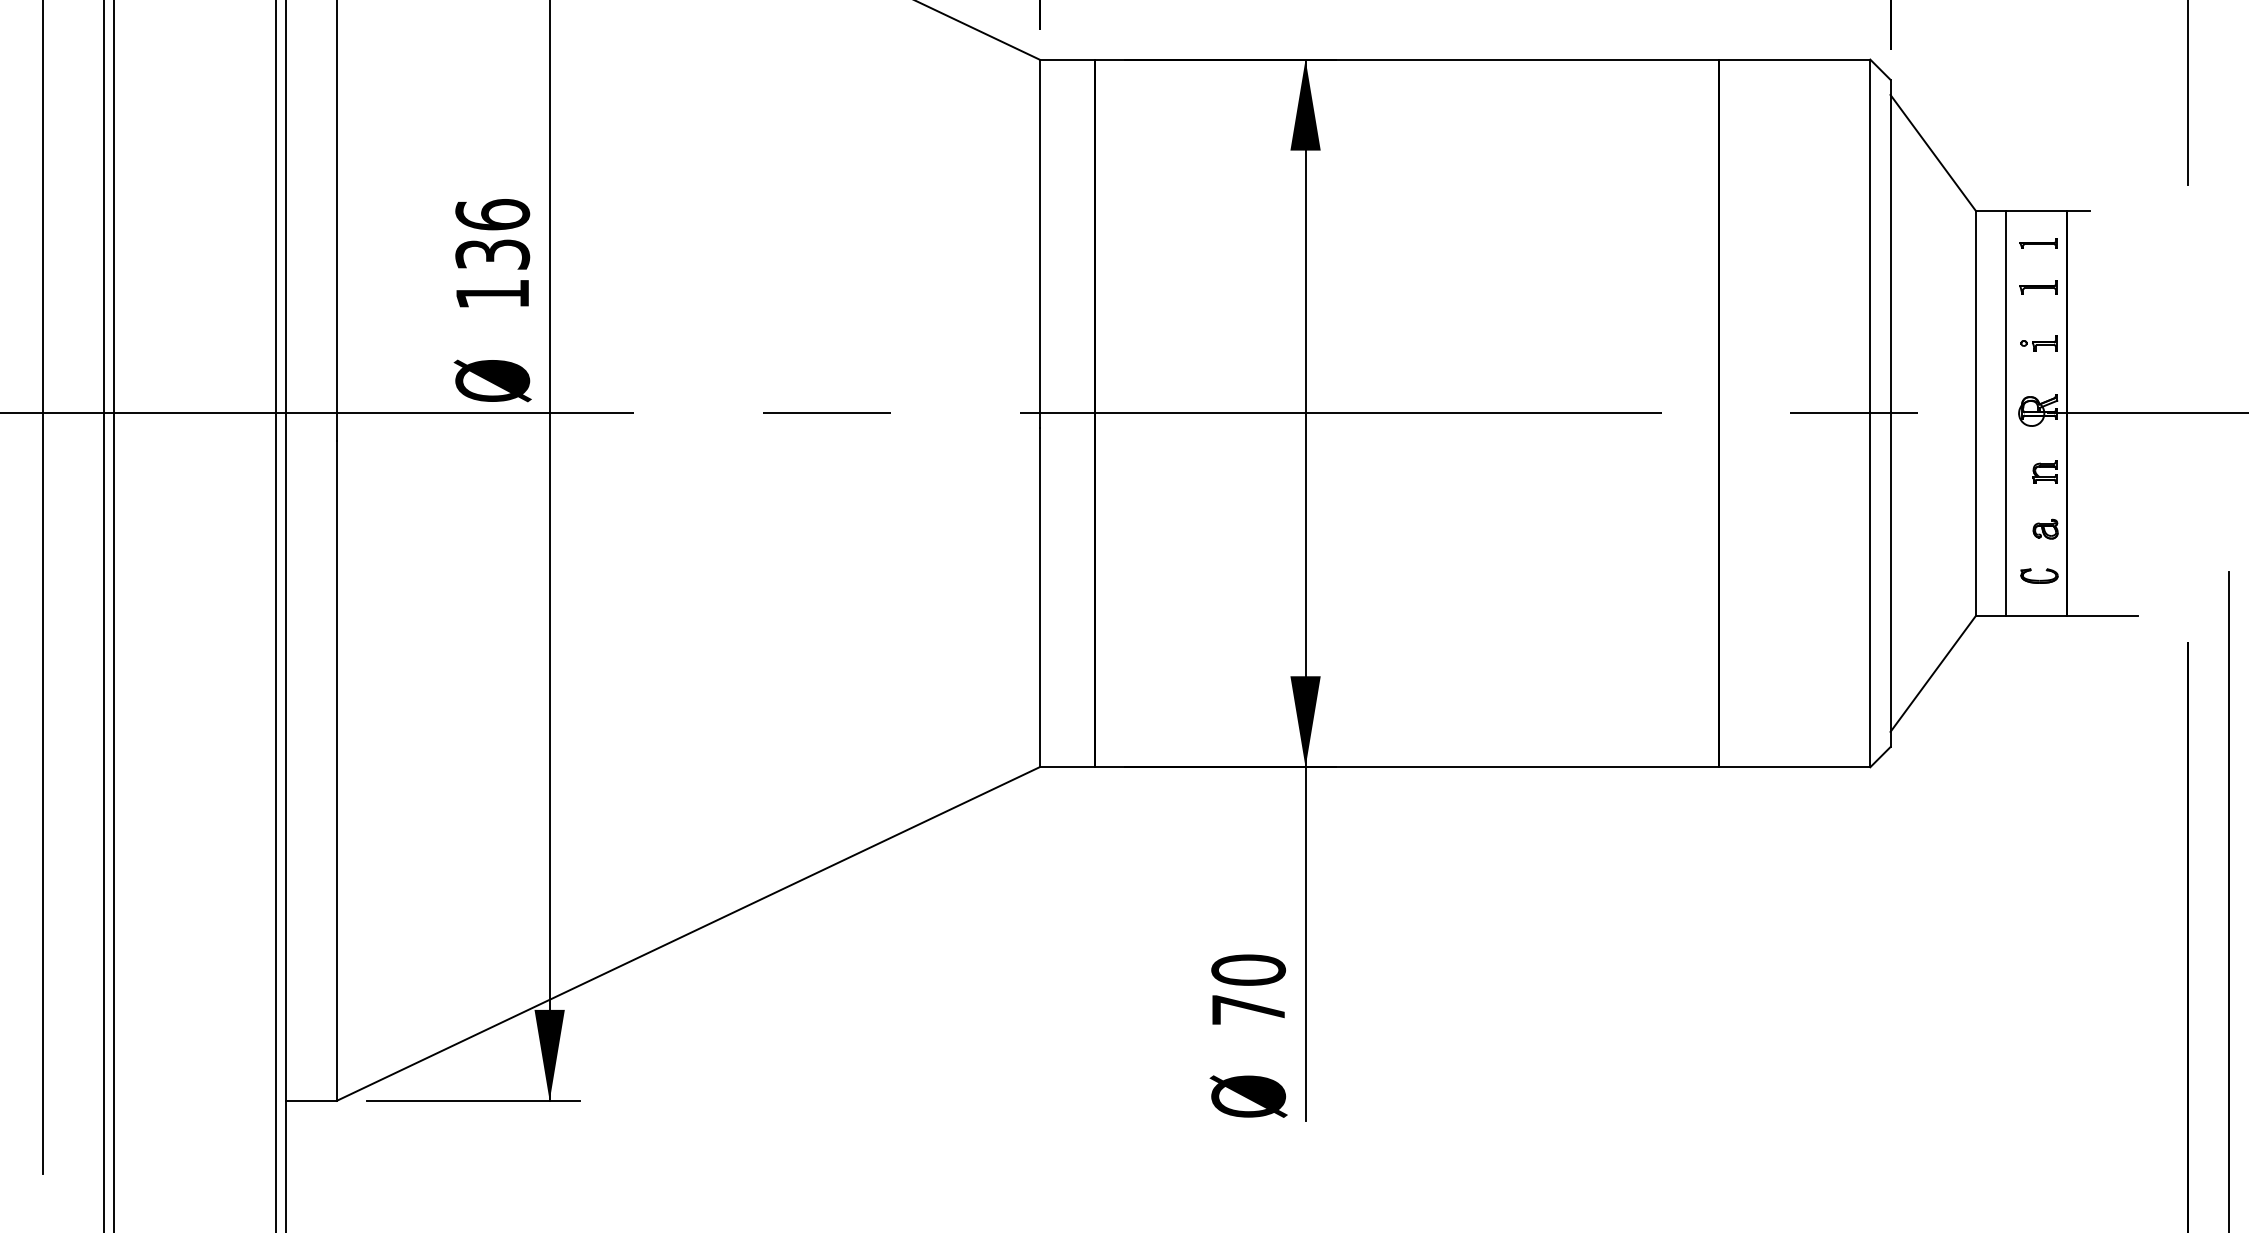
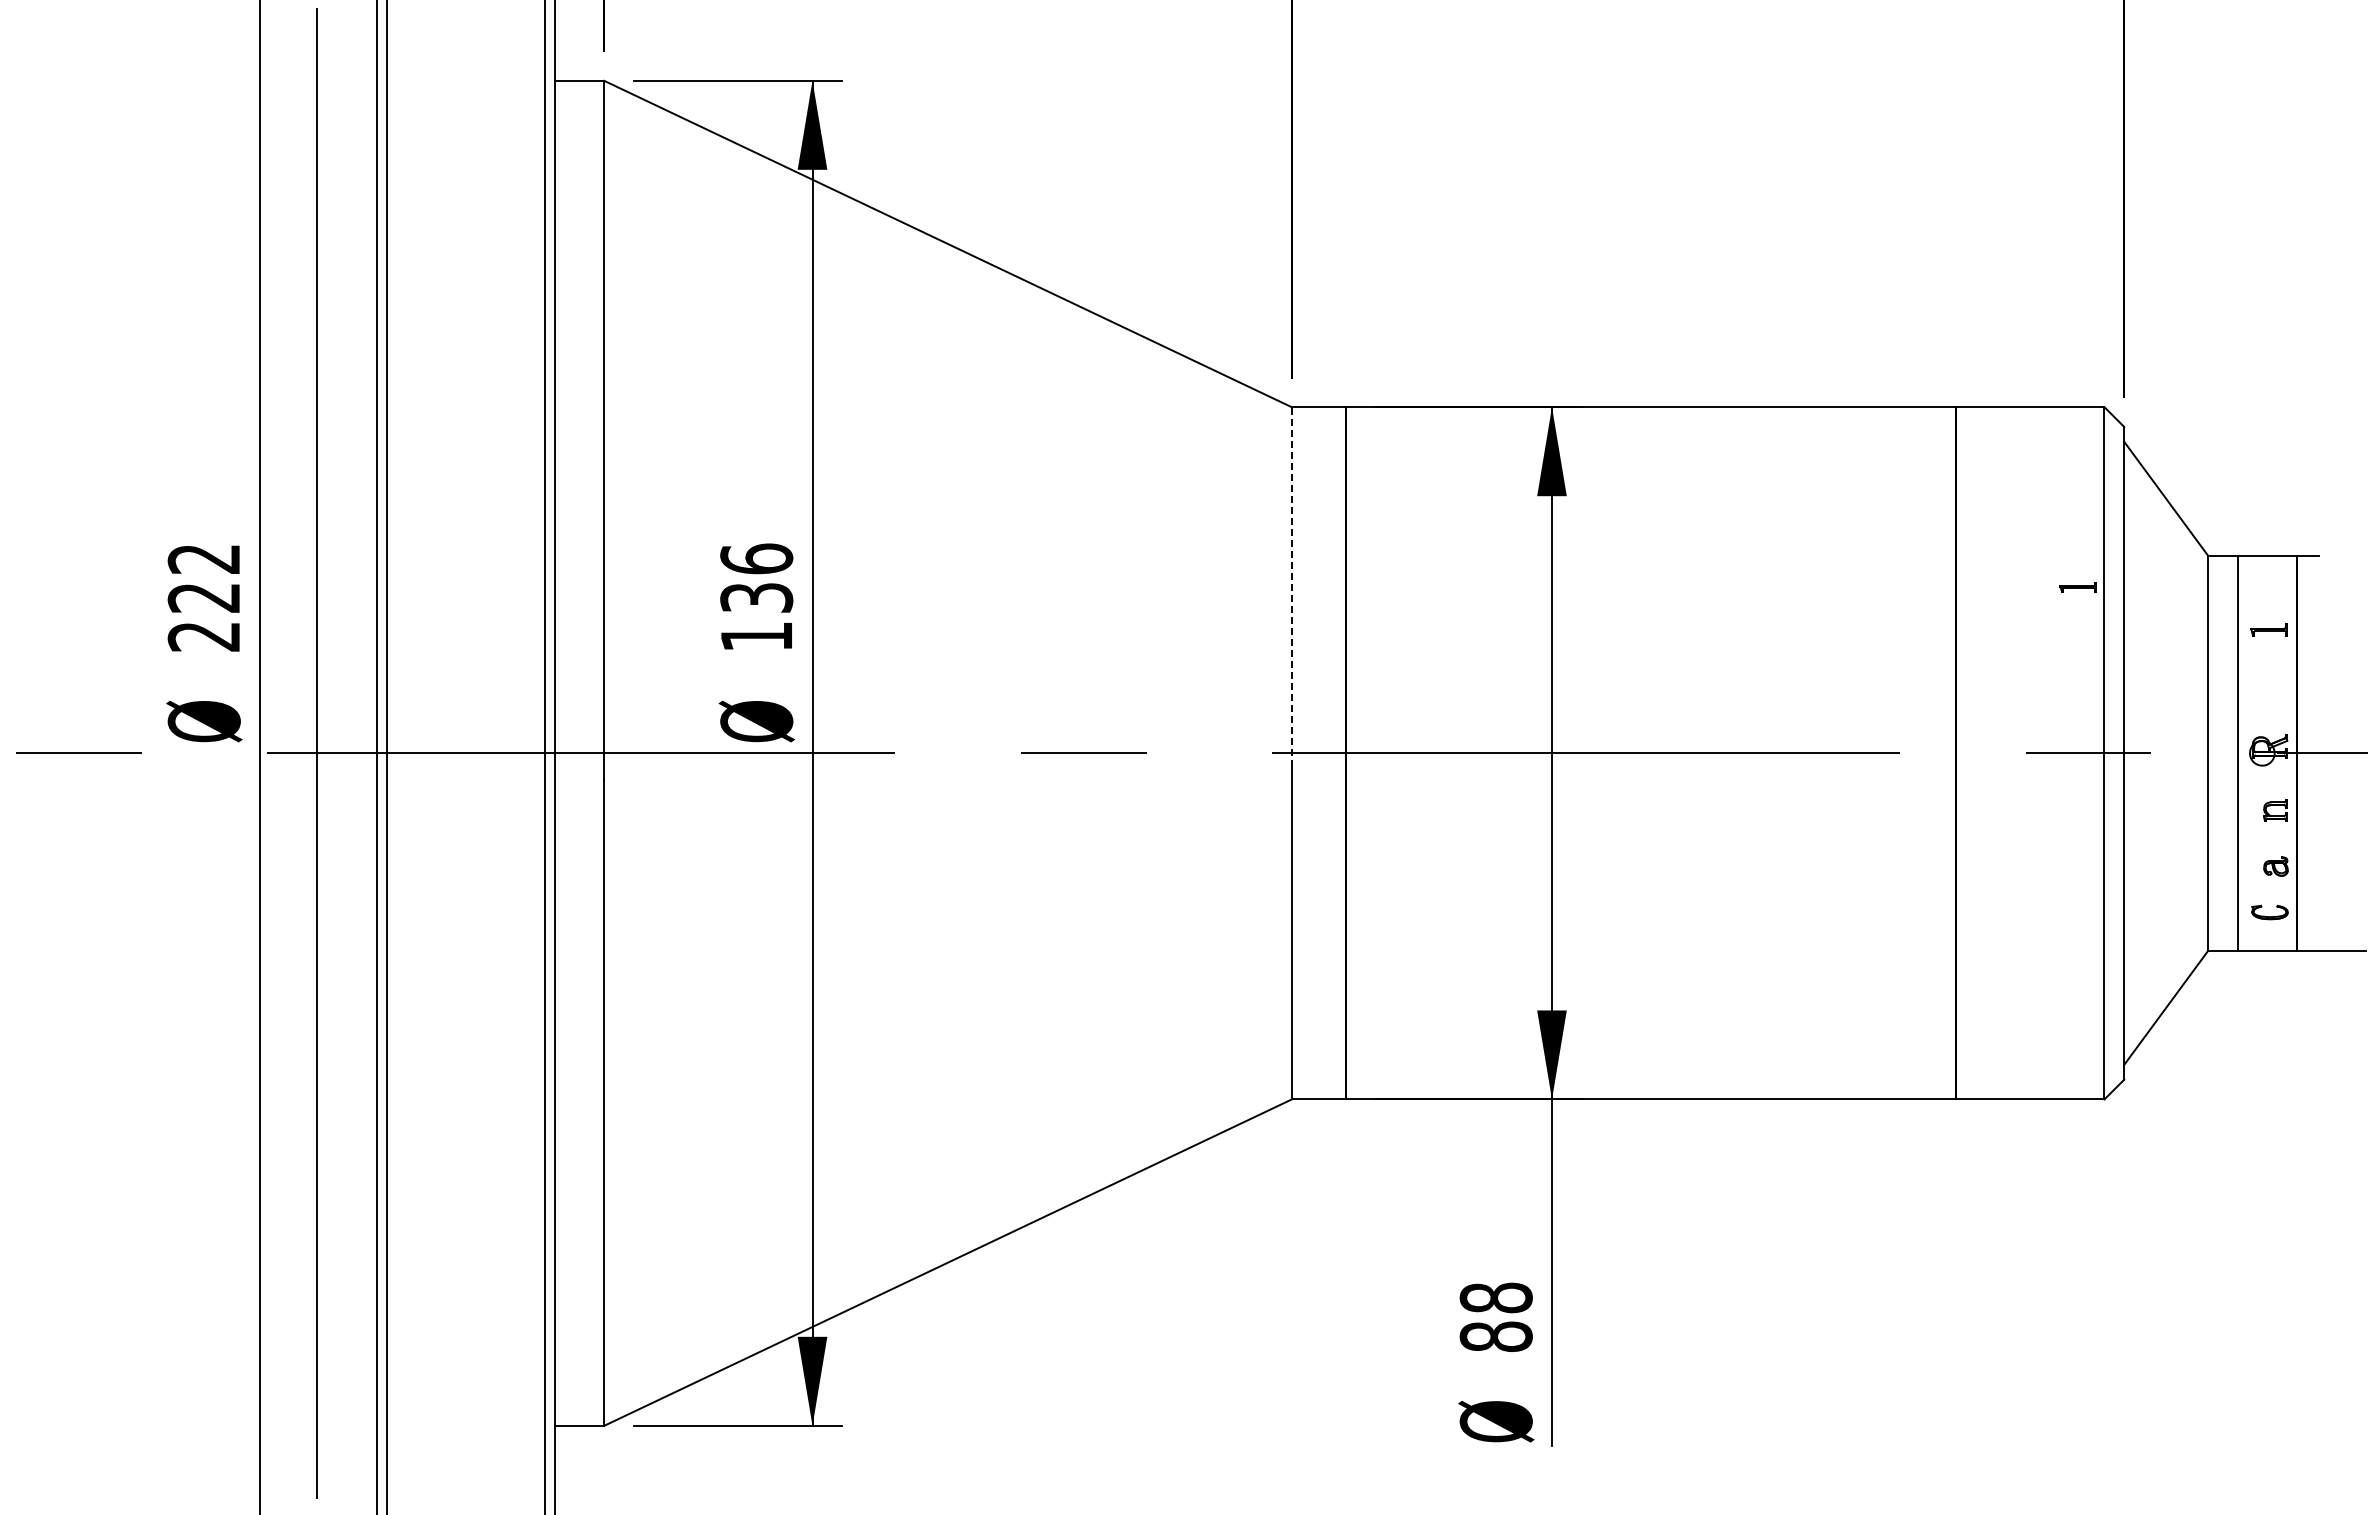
line: (1039, 242) -> (1291, 586), solid -> dashed
part: (2037, 243) -> (2077, 587), moved
part: (2039, 343) -> (2269, 684), removed
text: (1247, 989) -> (1495, 1316), 70 -> 88

